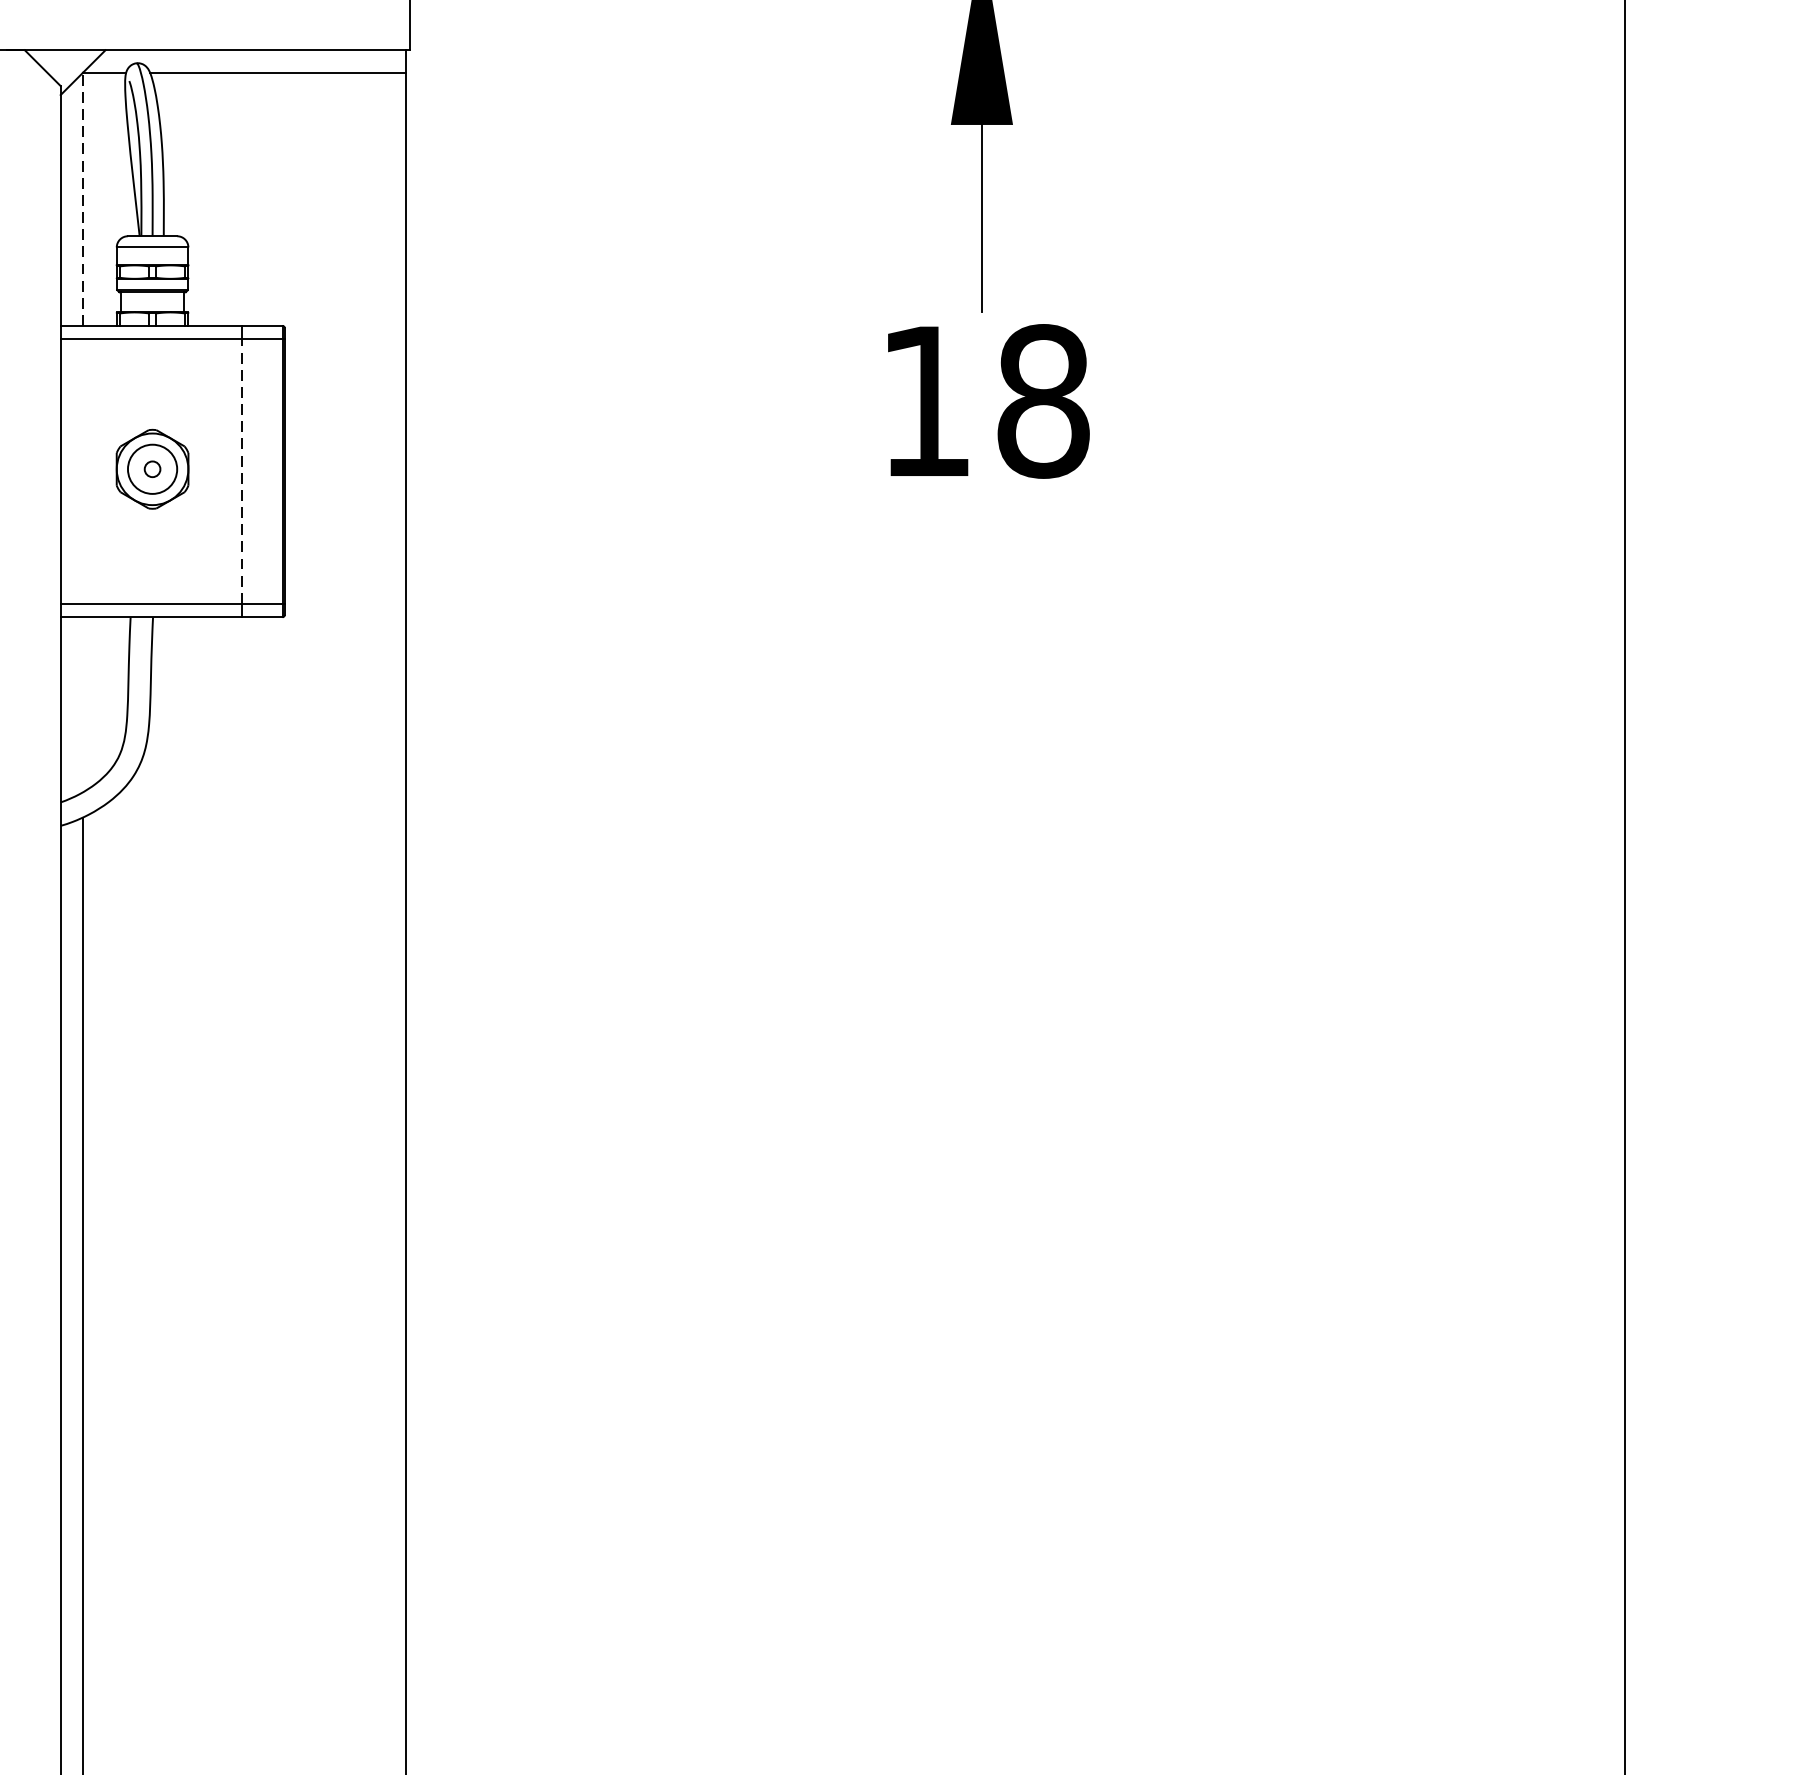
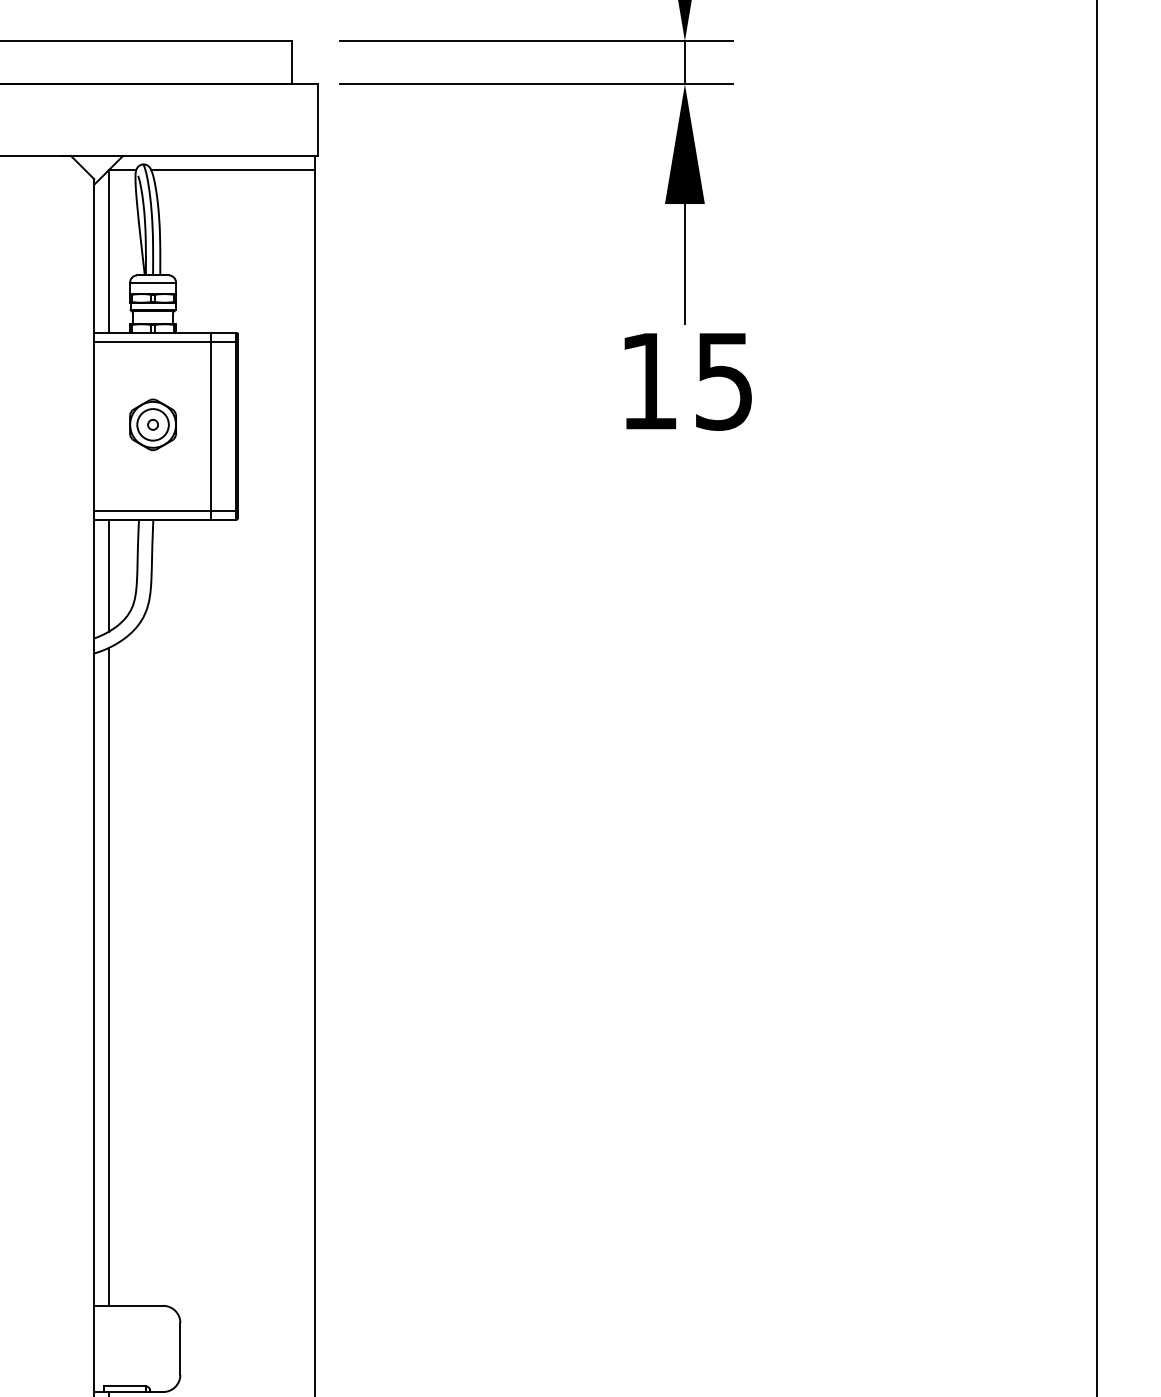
line: (83, 198) -> (108, 251), dashed -> solid
text: (1043, 400) -> (724, 380), 18 -> 15
line: (242, 471) -> (210, 426), dashed -> solid
line: (83, 704) -> (108, 575), added

